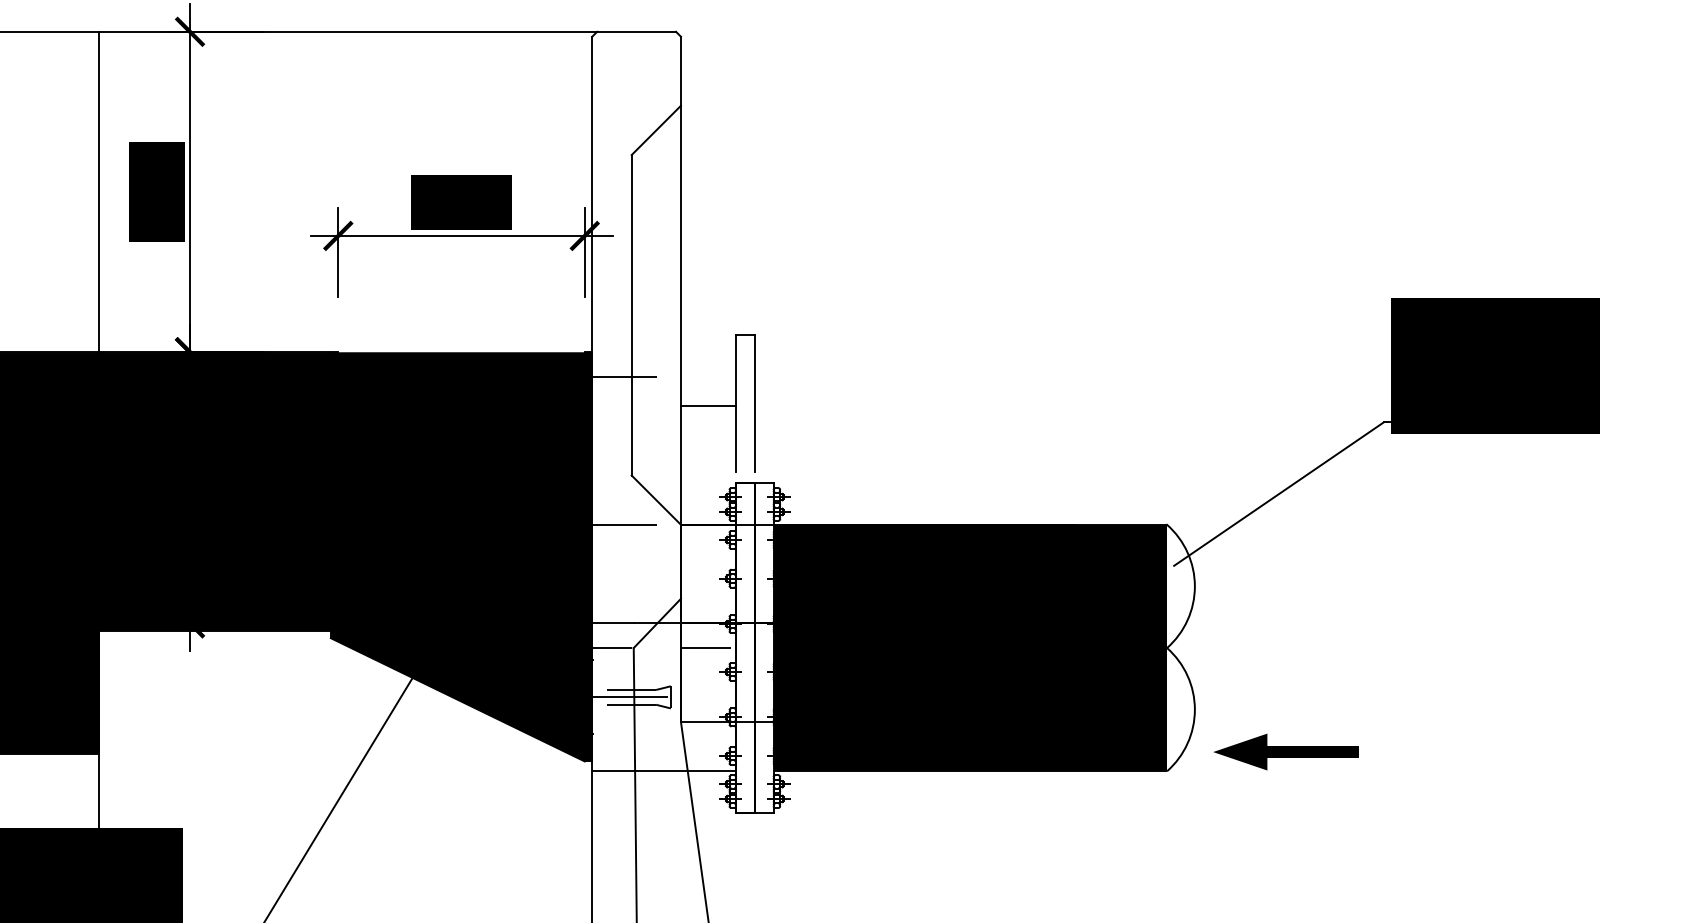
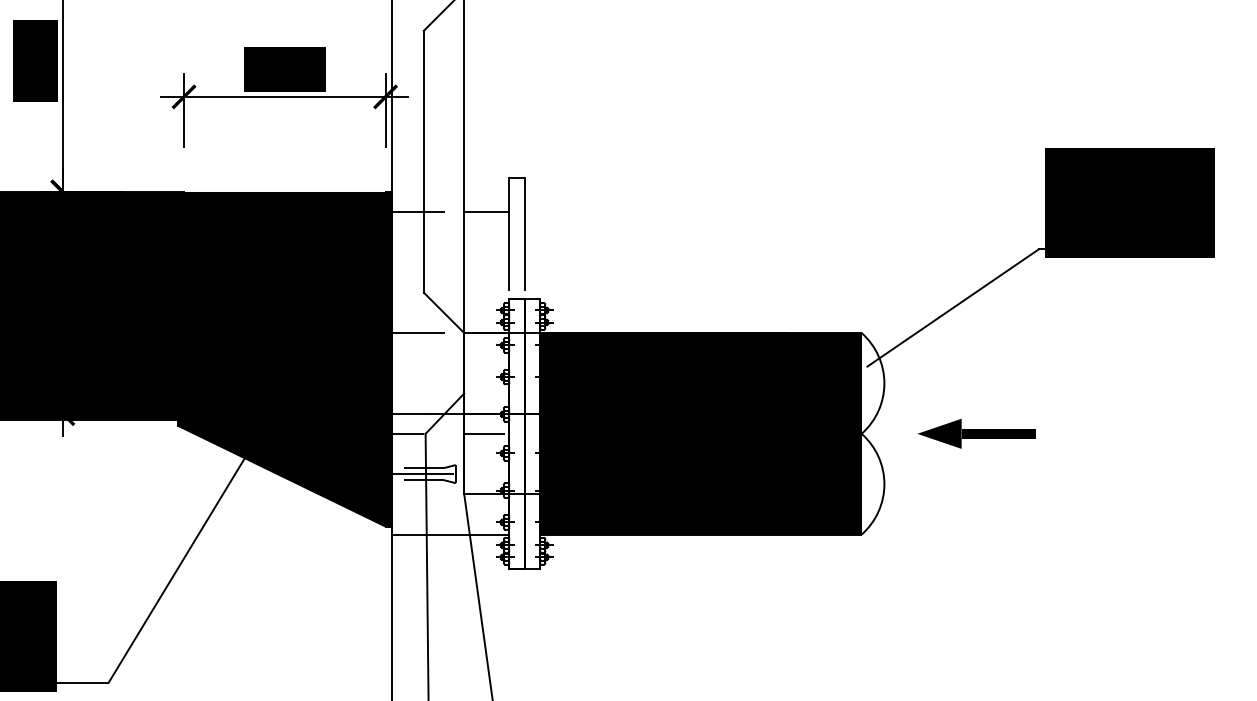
line: (708, 405) -> (486, 211), moved
part: (1285, 751) -> (976, 433), moved

